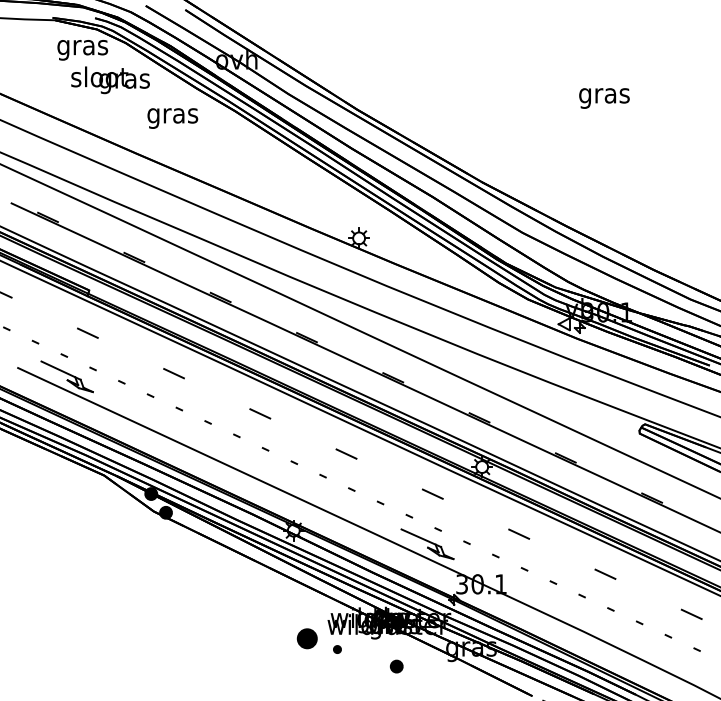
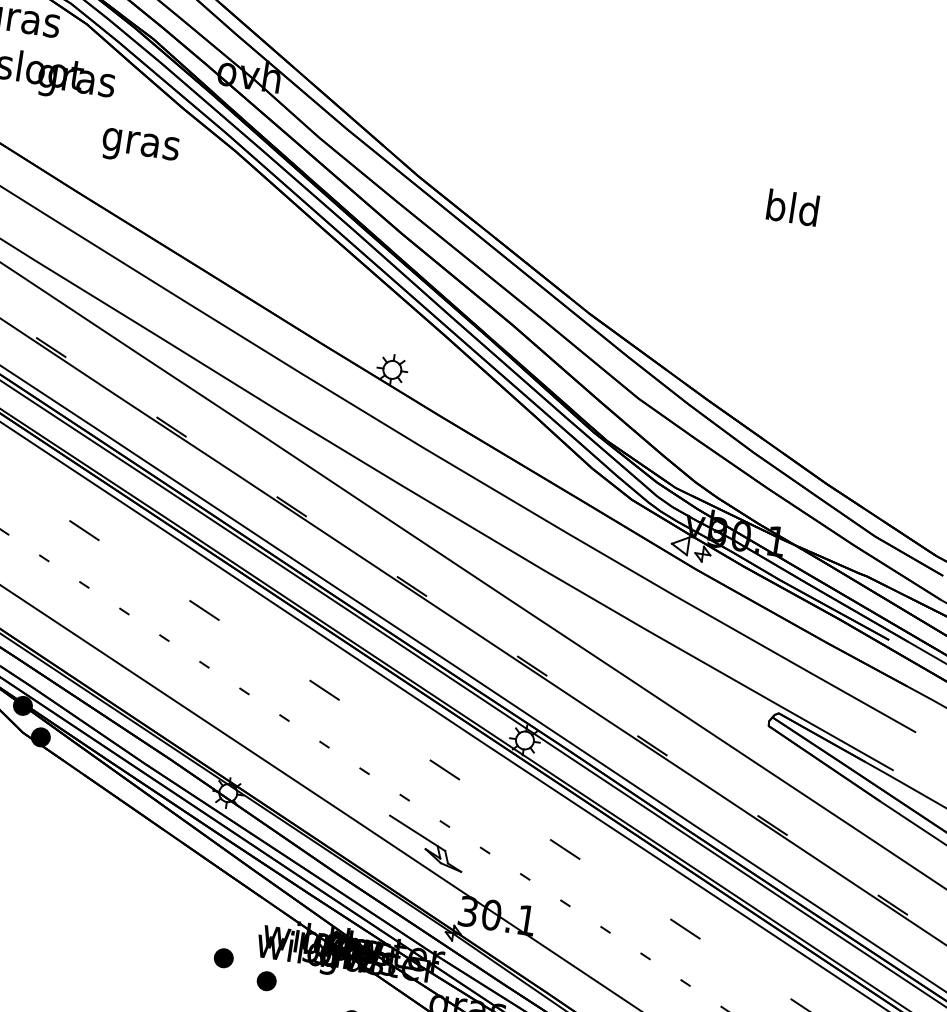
text: (604, 95) -> (792, 211), gras -> bld
part: (306, 638) -> (222, 957), size x0.62
part: (337, 649) -> (266, 981), size x1.67

